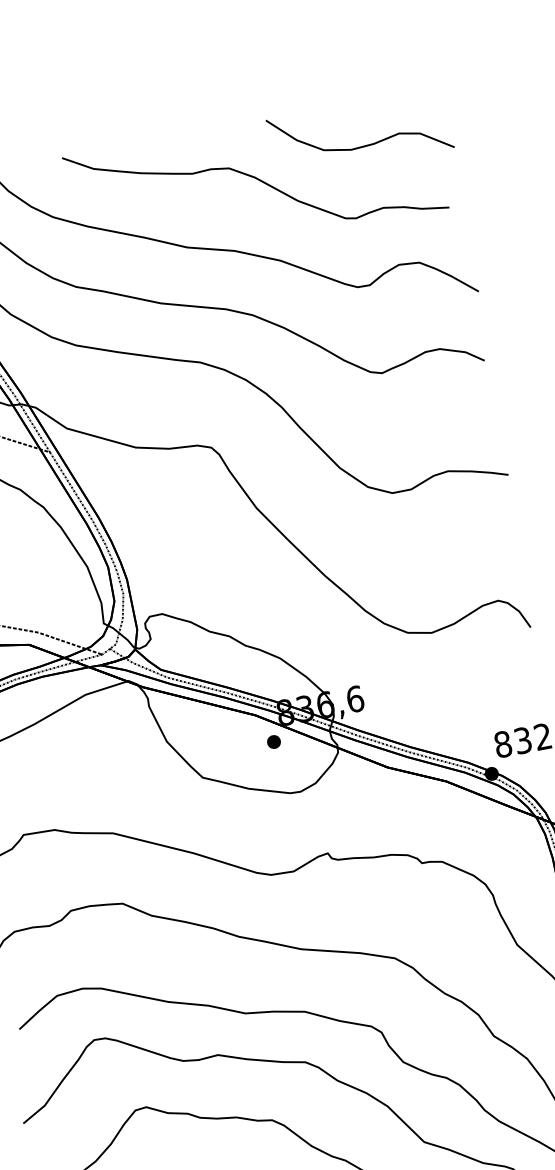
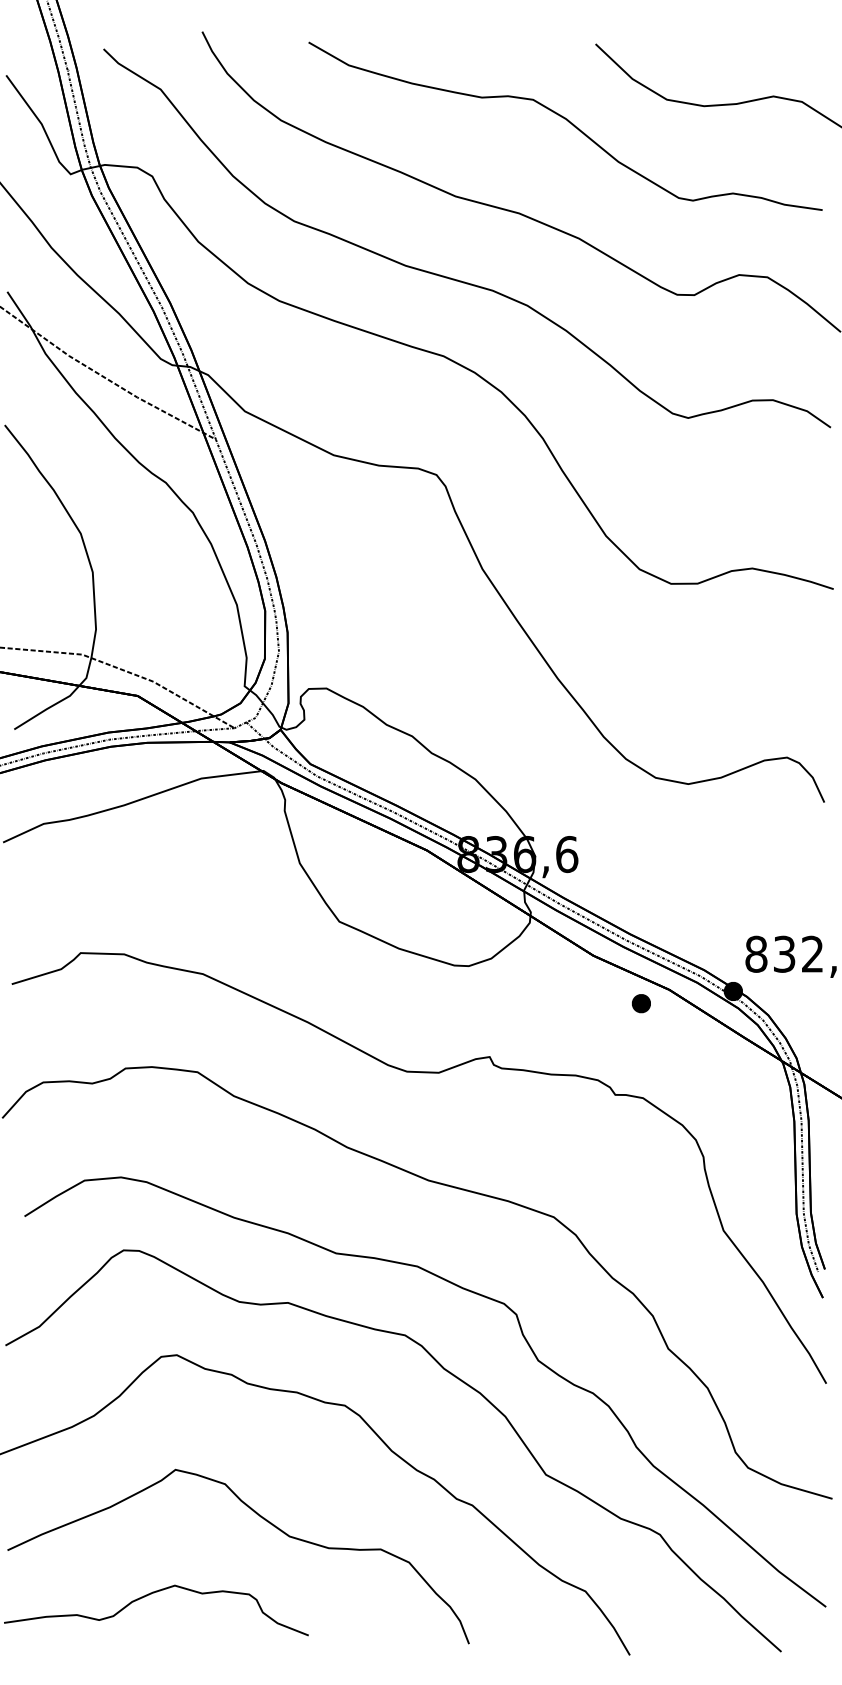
part: (274, 741) -> (641, 1003), moved

